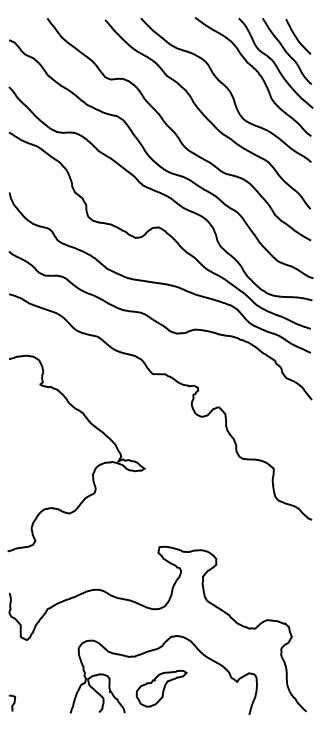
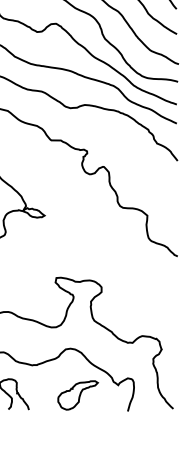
part: (161, 688) -> (77, 395), moved

